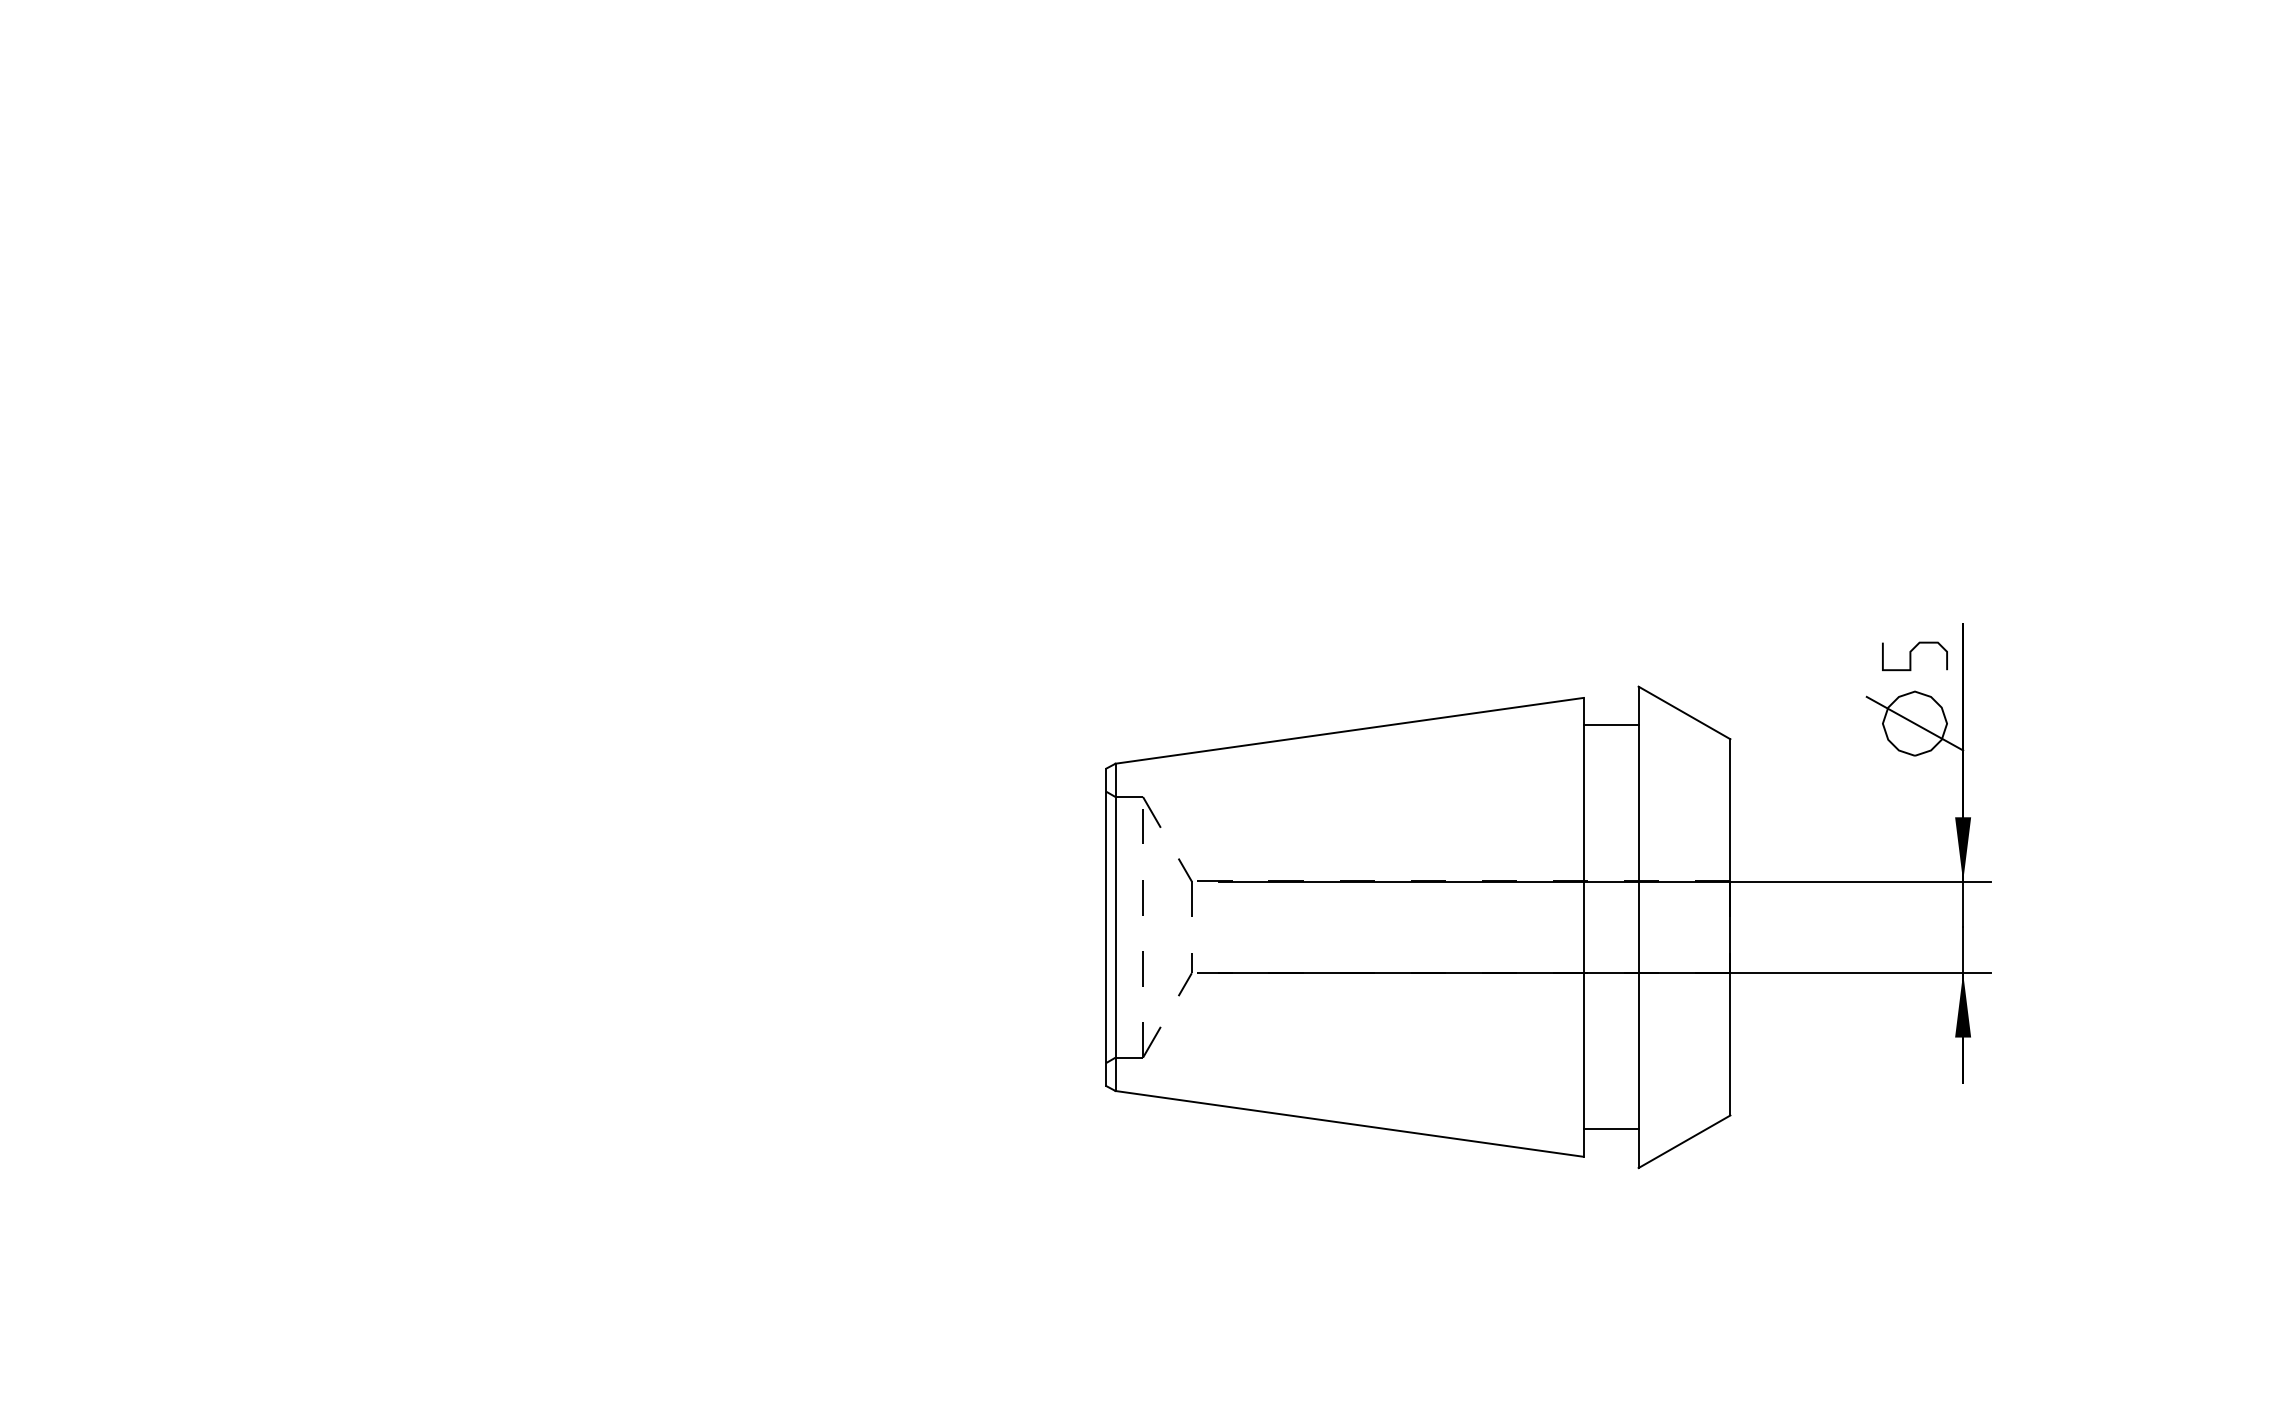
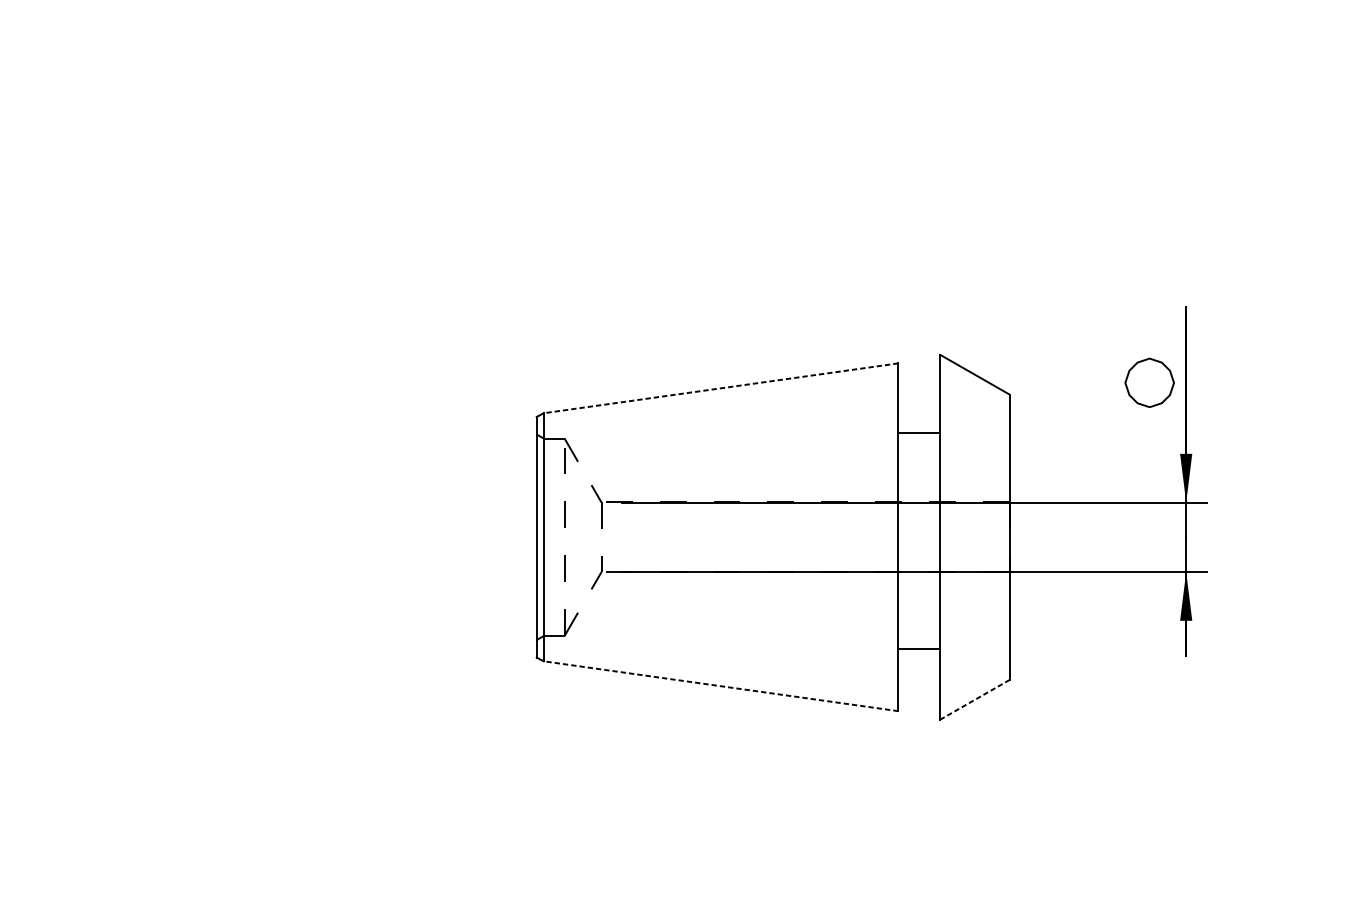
curve: (1911, 656) -> (1147, 331), removed
line: (1914, 723) -> (1149, 382), removed
line: (1610, 725) -> (918, 432), moved
line: (1349, 730) -> (721, 388), solid -> dashed
line: (1349, 1123) -> (721, 685), solid -> dashed
line: (1610, 1129) -> (918, 648), moved
line: (1684, 1141) -> (974, 699), solid -> dashed

